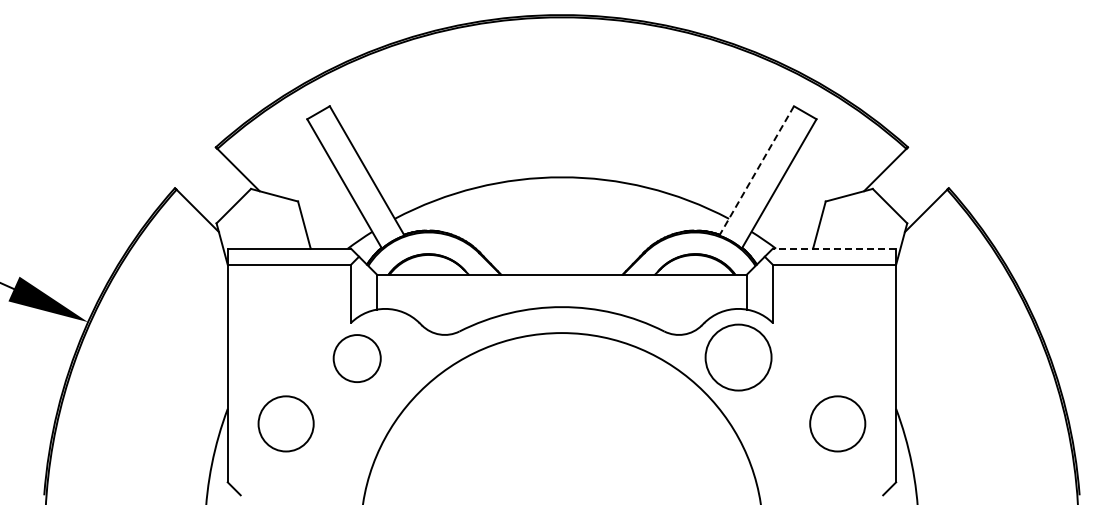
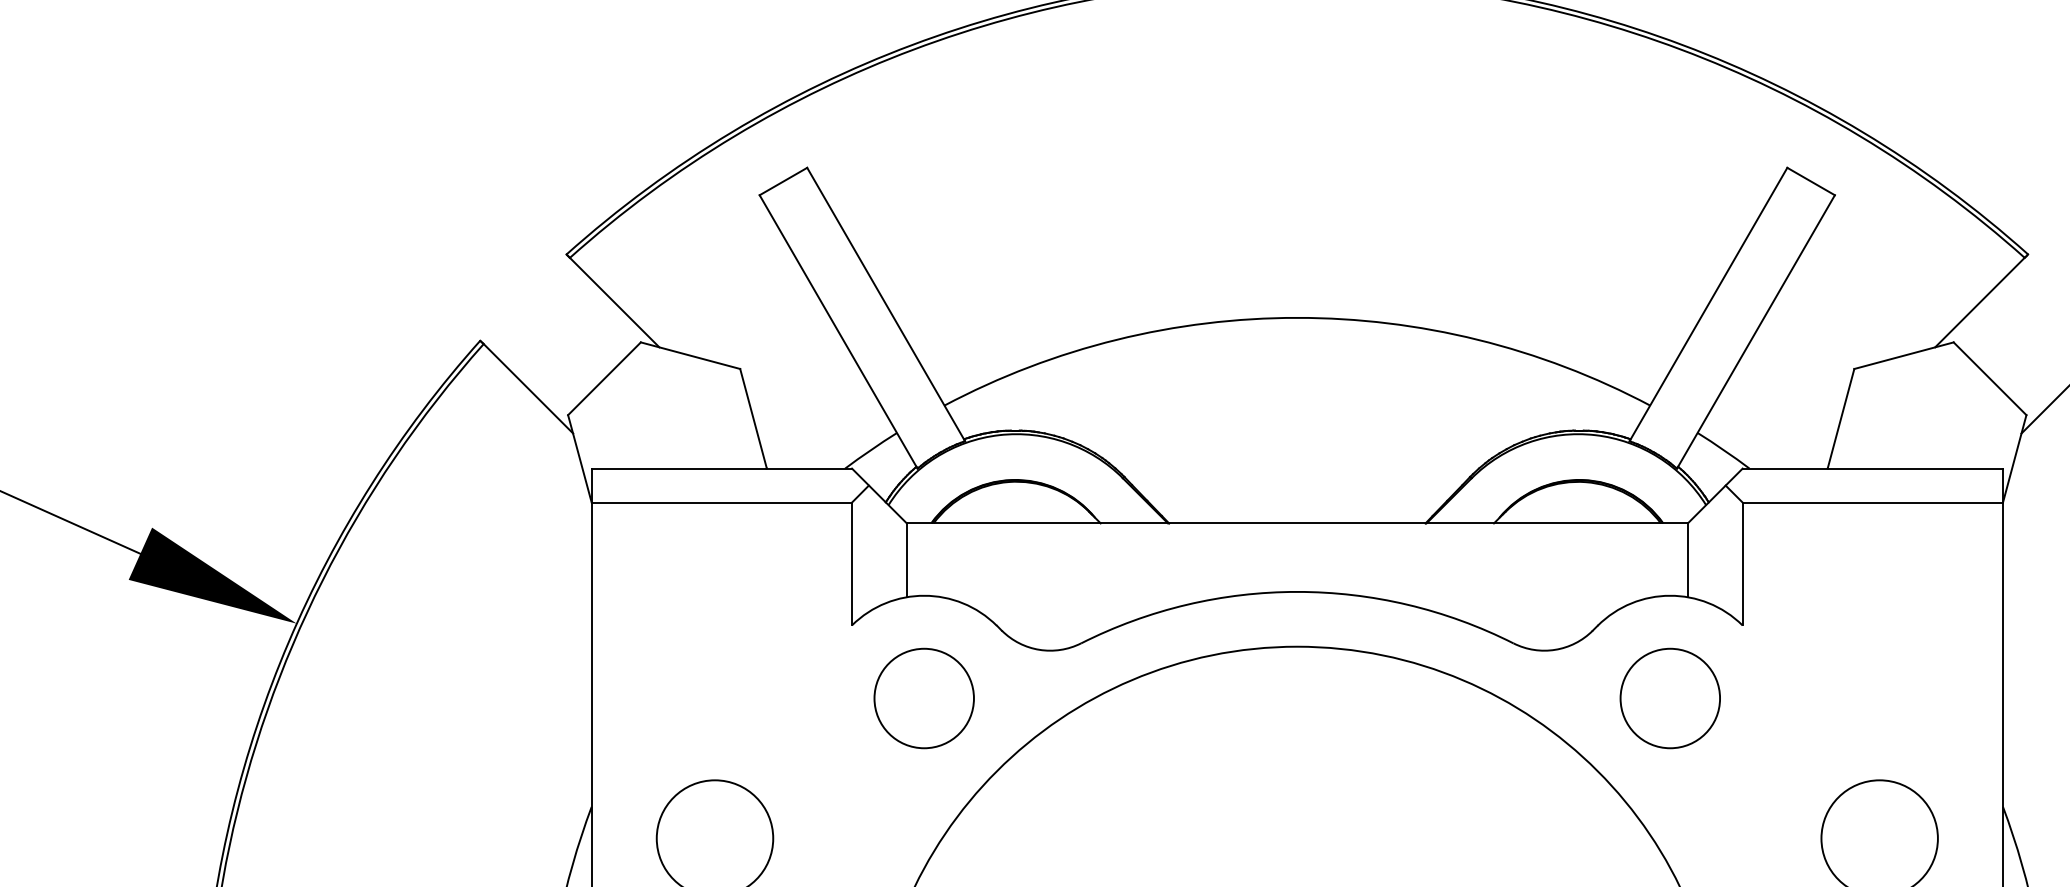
line: (756, 171) -> (1708, 305), dashed -> solid
line: (834, 248) -> (1872, 468), dashed -> solid
circle: (738, 357) -> (1670, 698), size x0.71
circle: (356, 358) -> (922, 698), moved

